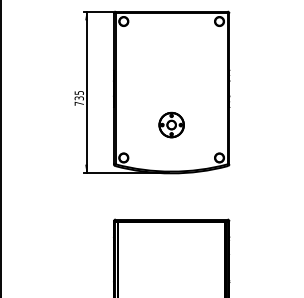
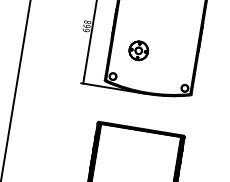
text: (78, 97) -> (86, 25), 735 -> 668
part: (171, 124) -> (138, 50), moved

